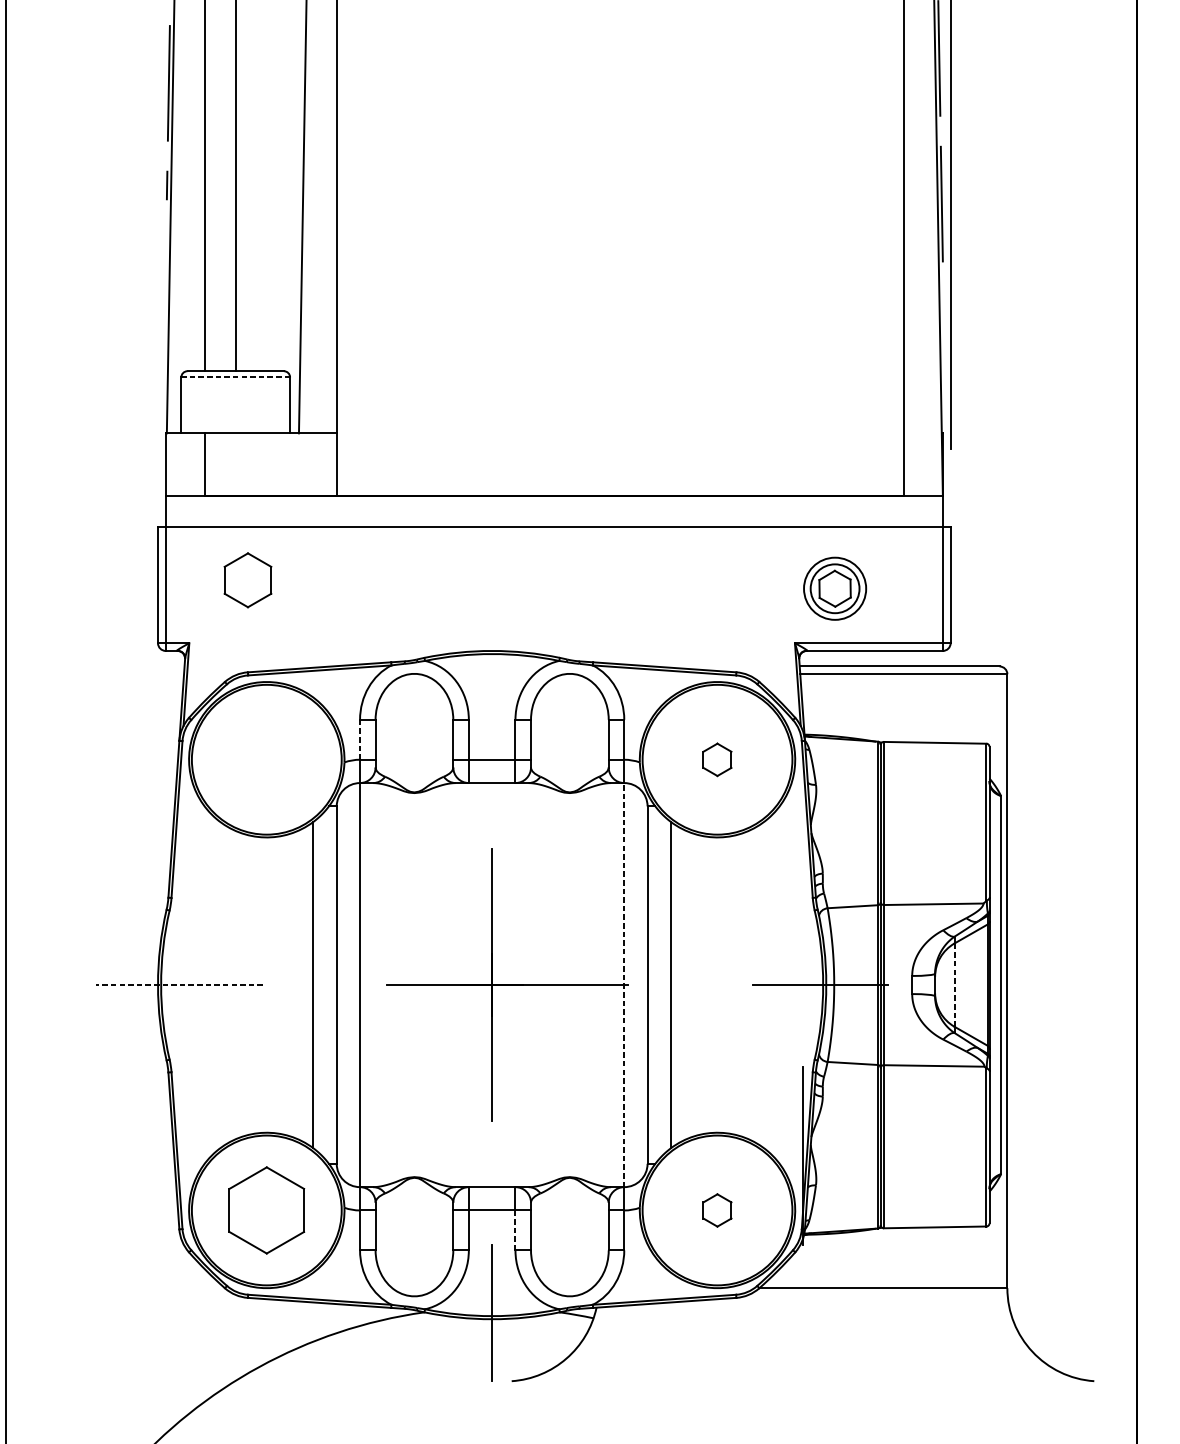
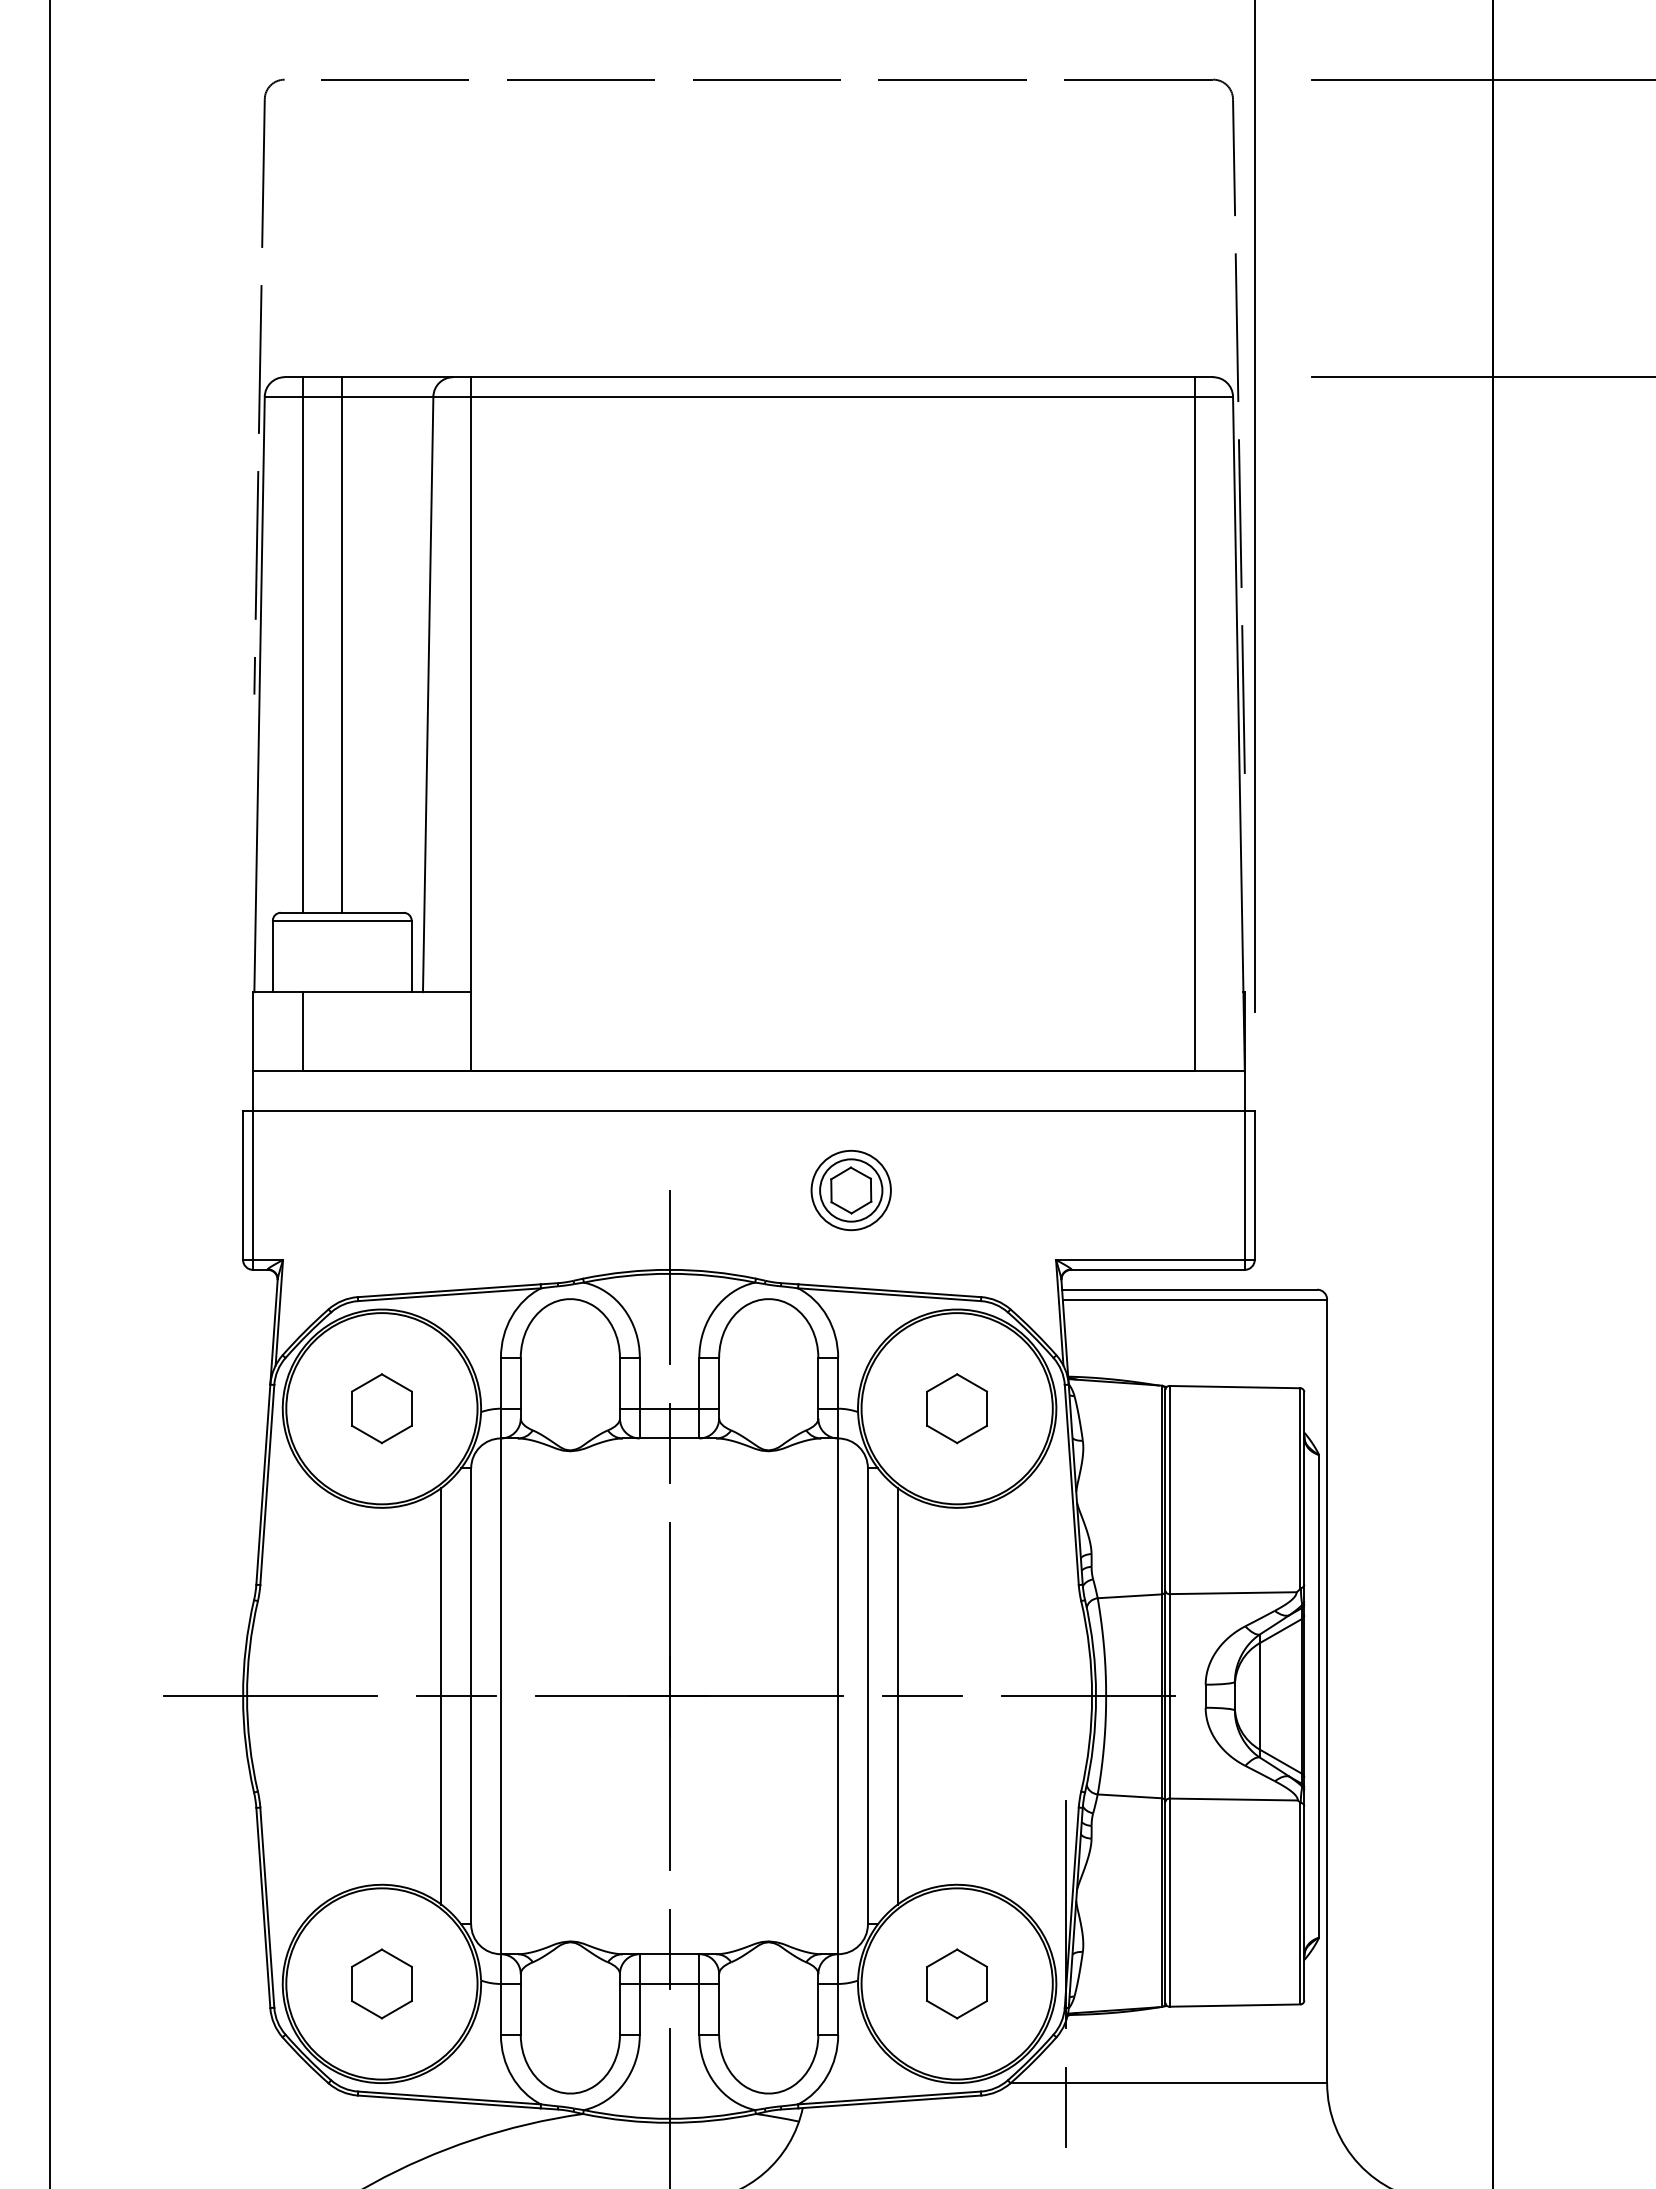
line: (235, 377) -> (341, 920), dashed -> solid
part: (247, 580) -> (381, 1408), moved
part: (834, 588) -> (850, 1190), moved
line: (492, 656) -> (669, 1277), added
line: (359, 739) -> (500, 1383), dashed -> solid
part: (716, 759) -> (956, 1408), size x1.67
line: (492, 787) -> (669, 1443), added
line: (954, 984) -> (1259, 1695), dashed -> solid
line: (179, 985) -> (270, 1696), dashed -> solid
line: (324, 985) -> (455, 1696), added
line: (624, 985) -> (838, 1696), dashed -> solid
line: (690, 985) -> (922, 1696), added
line: (492, 1182) -> (669, 1948), added
part: (266, 1210) -> (381, 1983), size x0.62
part: (716, 1210) -> (956, 1983), size x1.67
line: (515, 1230) -> (699, 2009), dashed -> solid
line: (803, 1307) -> (1066, 2107), added

